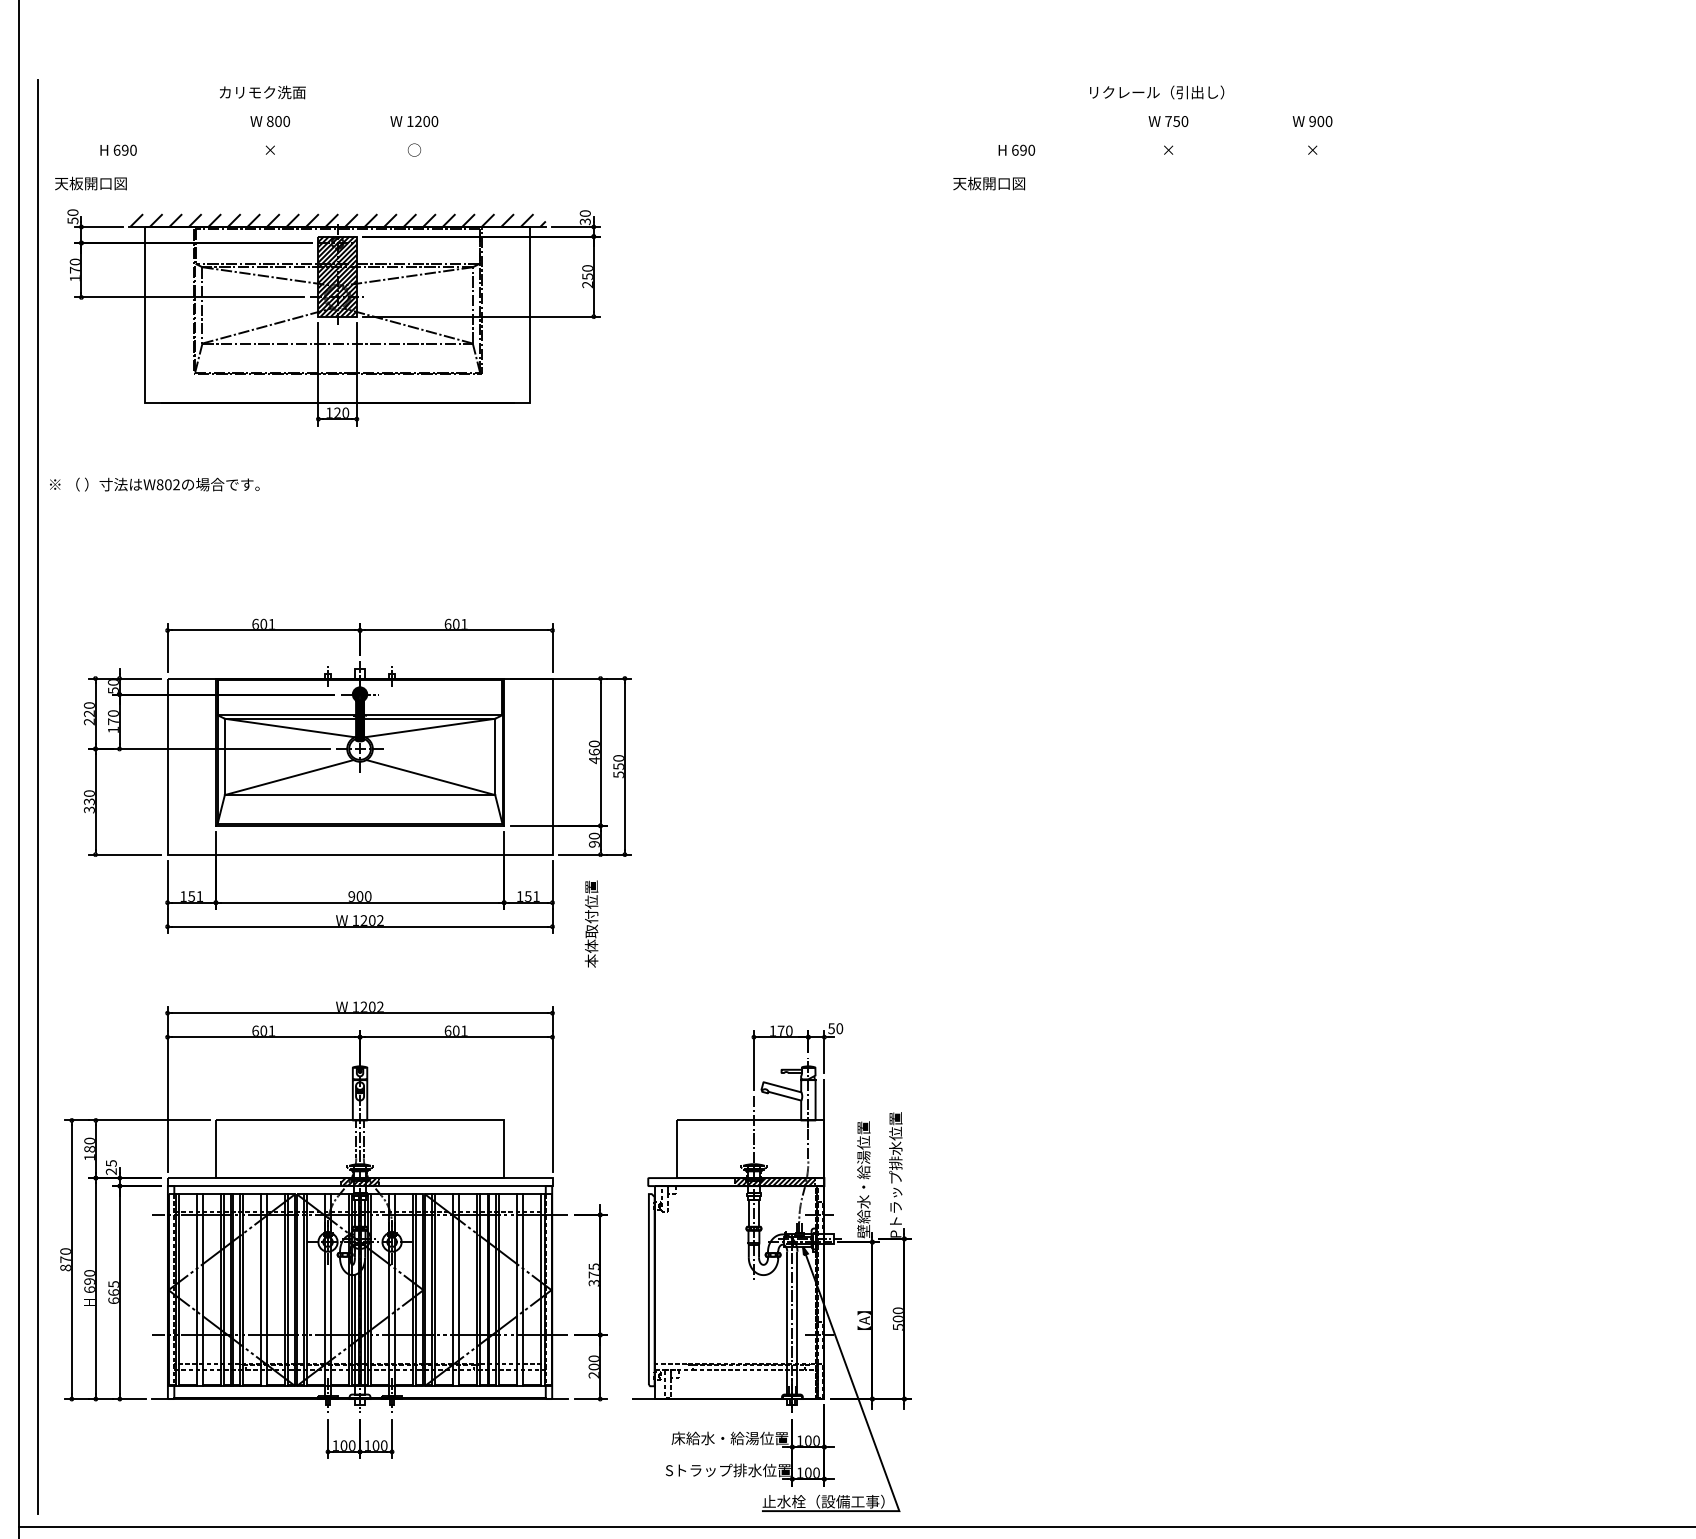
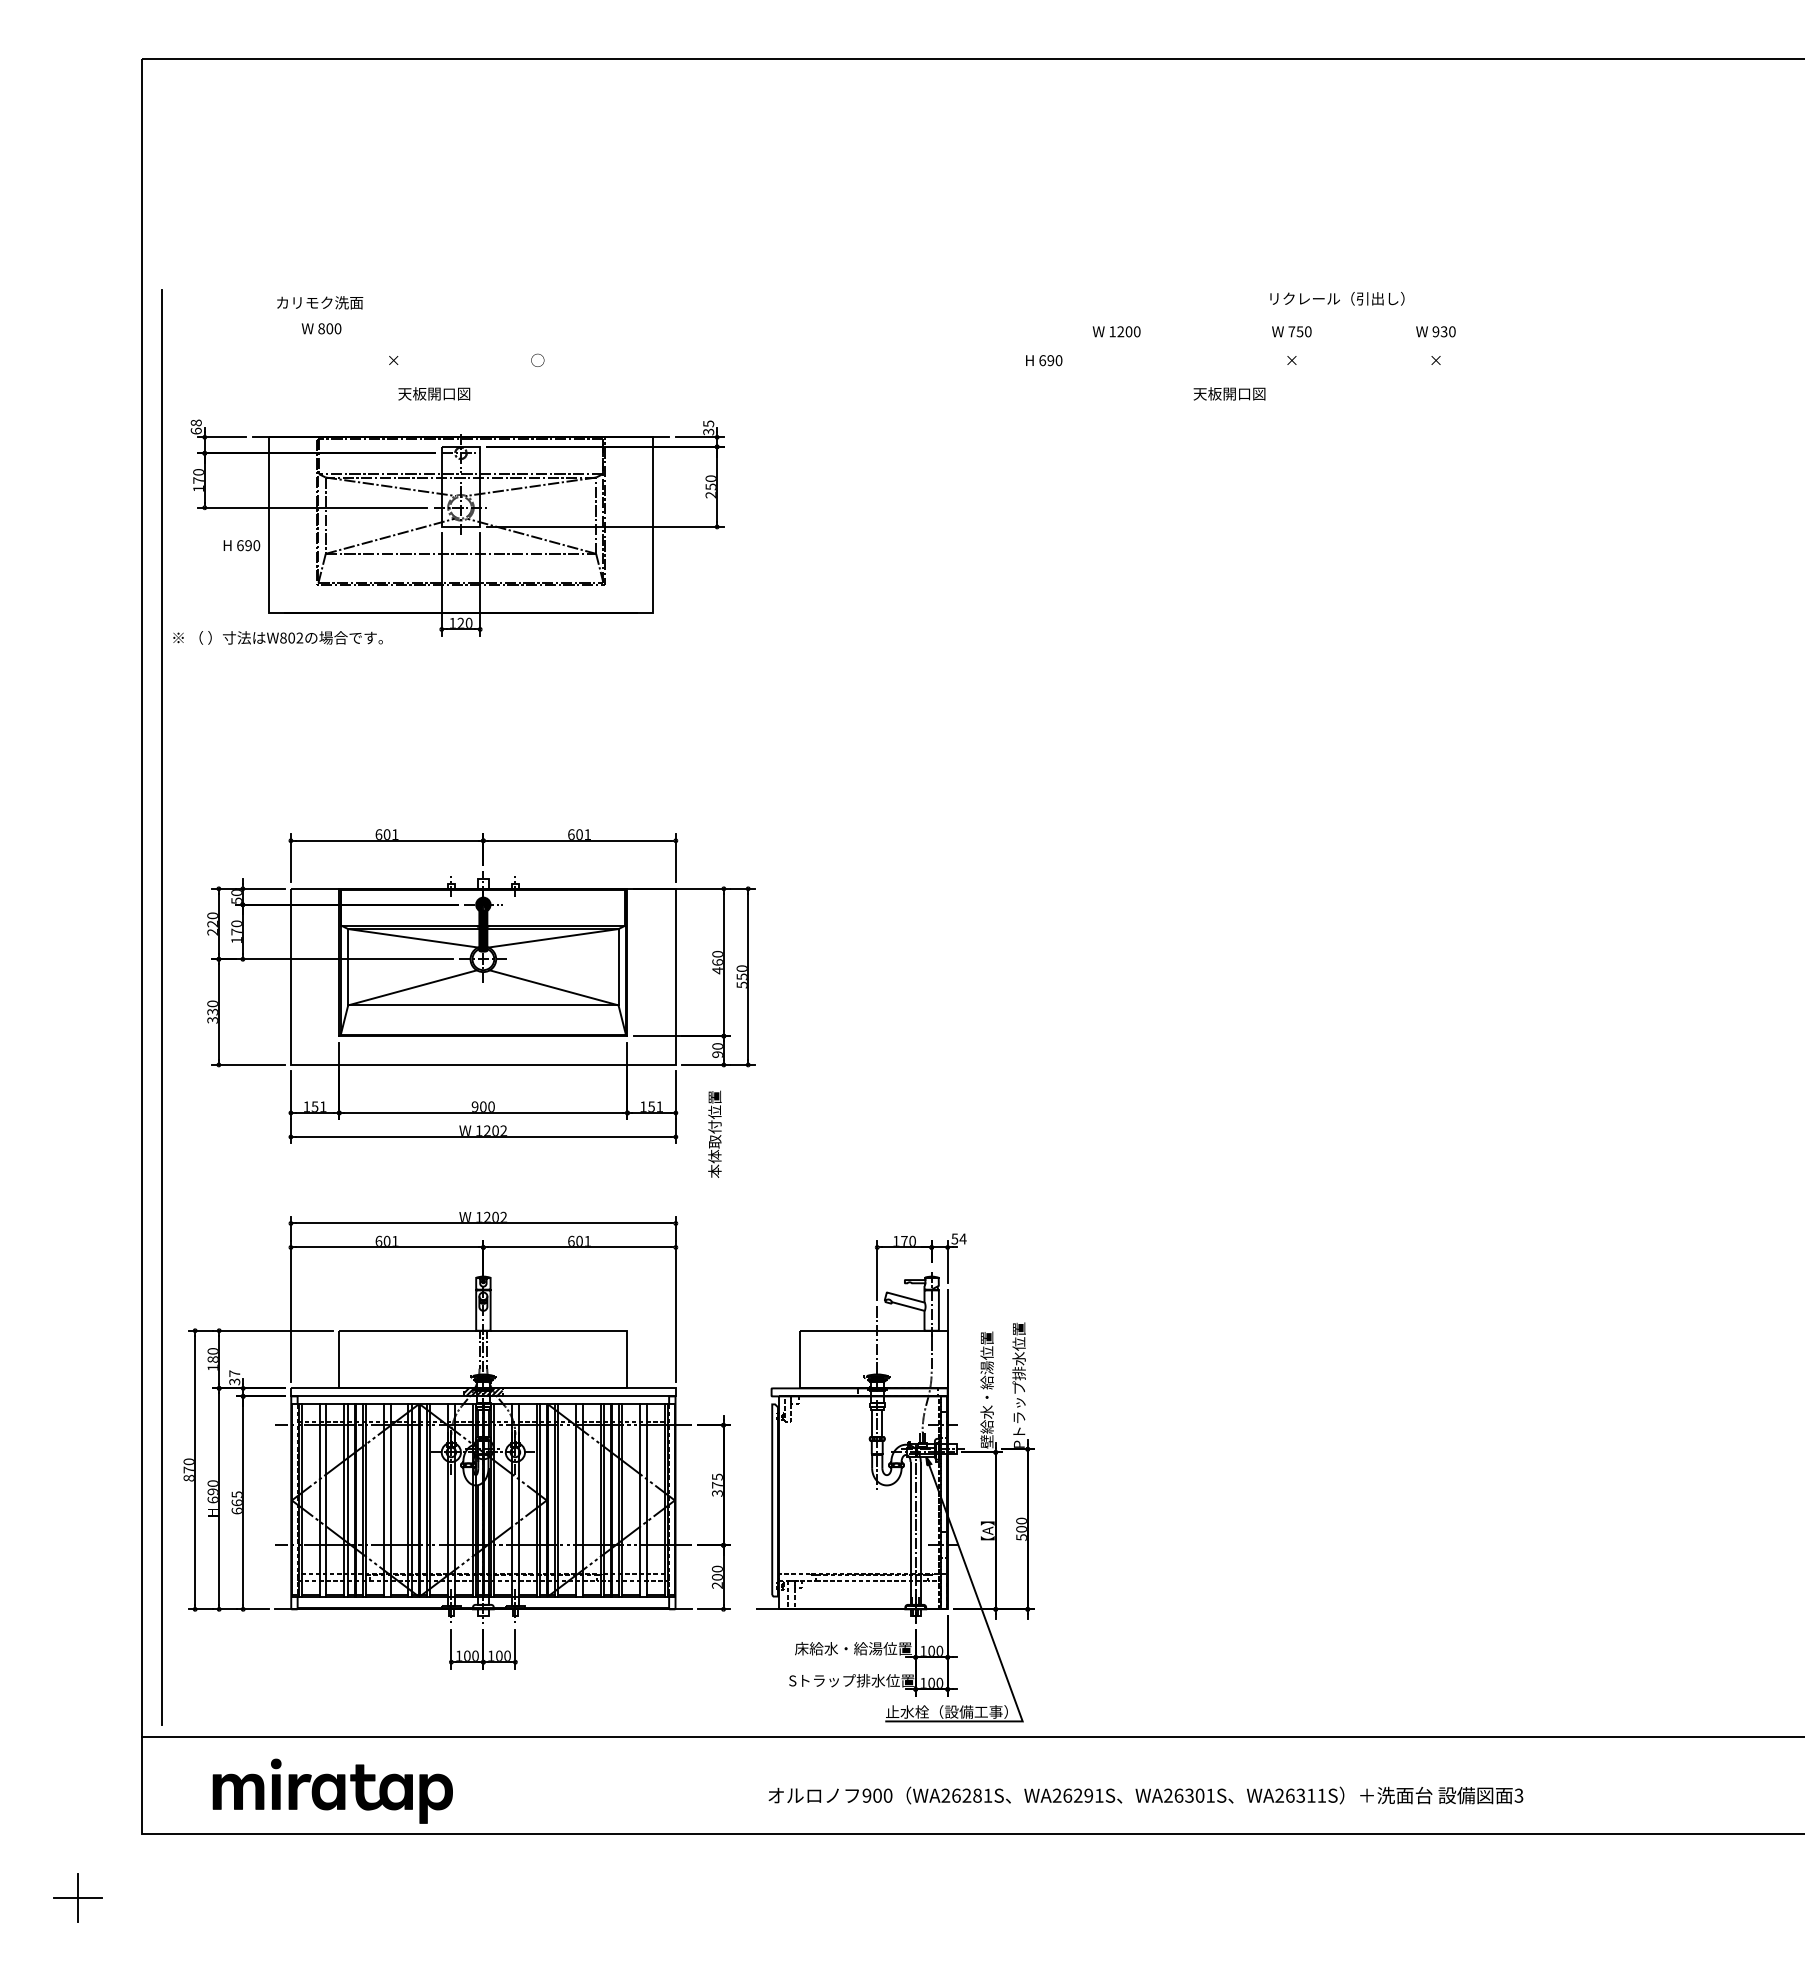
text: (263, 92) -> (320, 302), moved
text: (1157, 92) -> (1337, 298), moved
text: (270, 121) -> (321, 328), moved
text: (414, 121) -> (1116, 331), moved
text: (1320, 121) -> (1443, 331), 900 -> 930
text: (118, 150) -> (241, 545), moved
text: (1017, 150) -> (1044, 360), moved
text: (91, 183) -> (434, 393), moved
text: (989, 183) -> (1229, 393), moved
text: (585, 213) -> (708, 423), 30 -> 35
text: (72, 216) -> (195, 426), 50 -> 68
hatch: (338, 220) -> (461, 430), removed
hatch: (337, 276) -> (460, 486), removed
text: (154, 484) -> (277, 637), moved
text: (839, 1028) -> (962, 1238), 50 -> 54
text: (111, 1167) -> (234, 1377), 25 -> 37
hatch: (775, 1182) -> (898, 1392), removed

